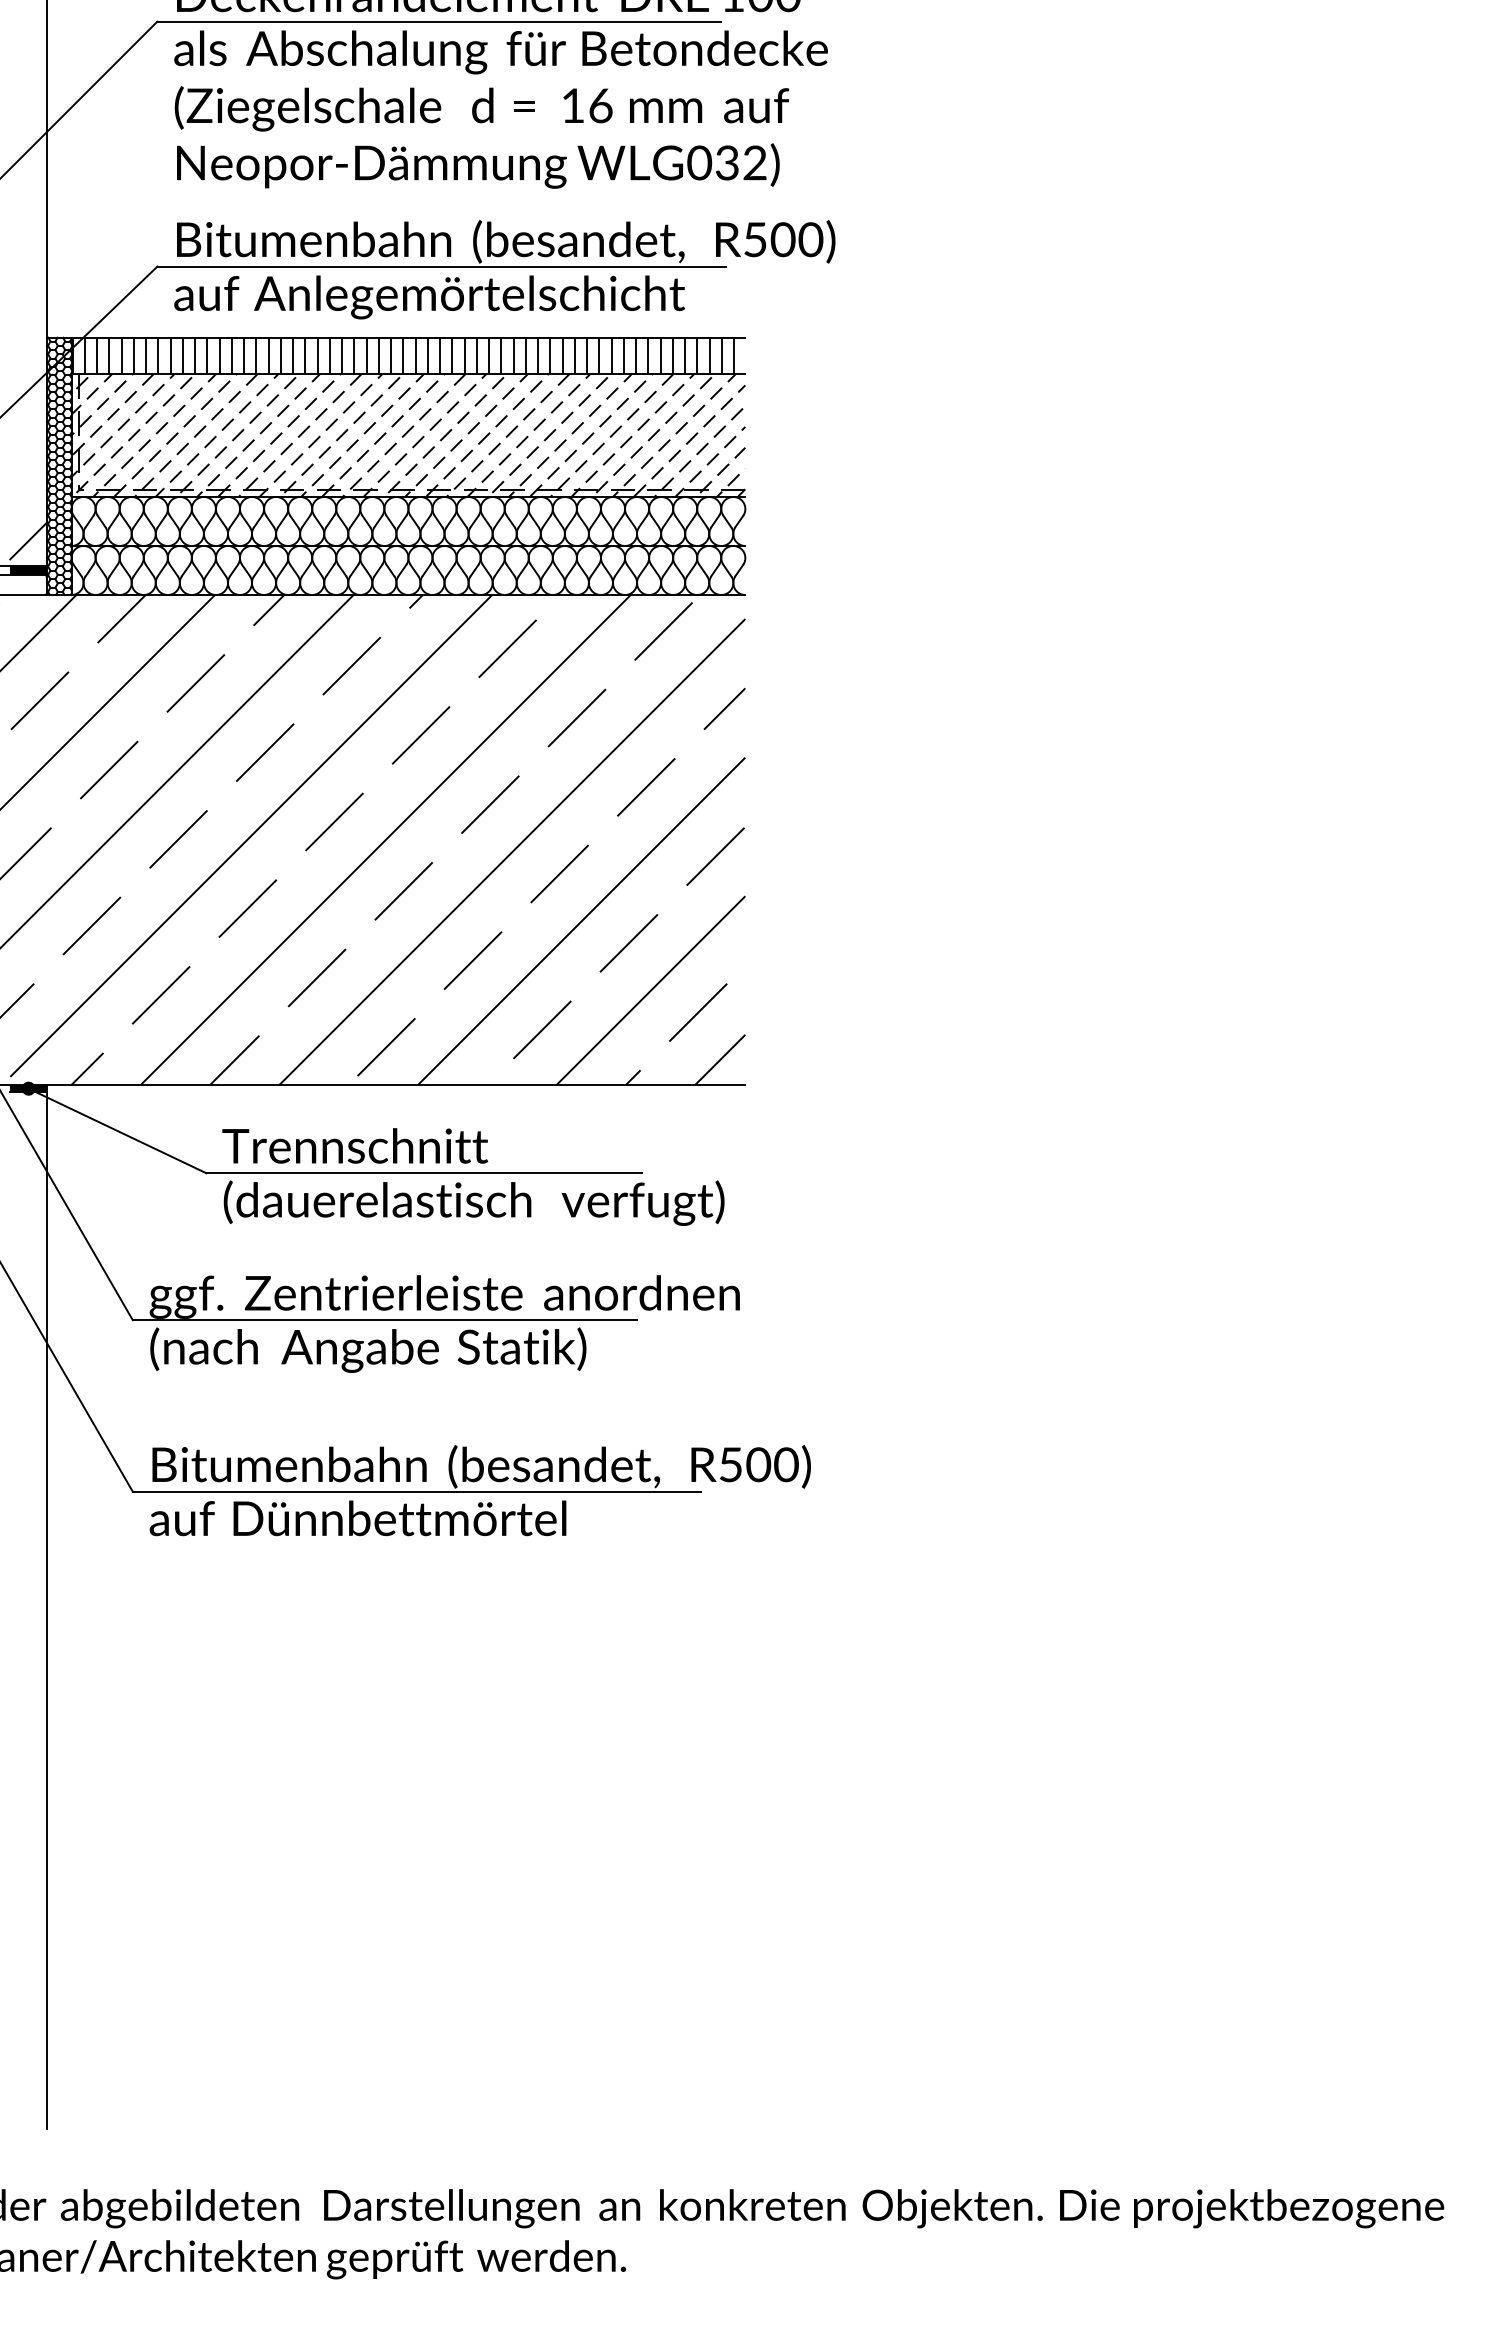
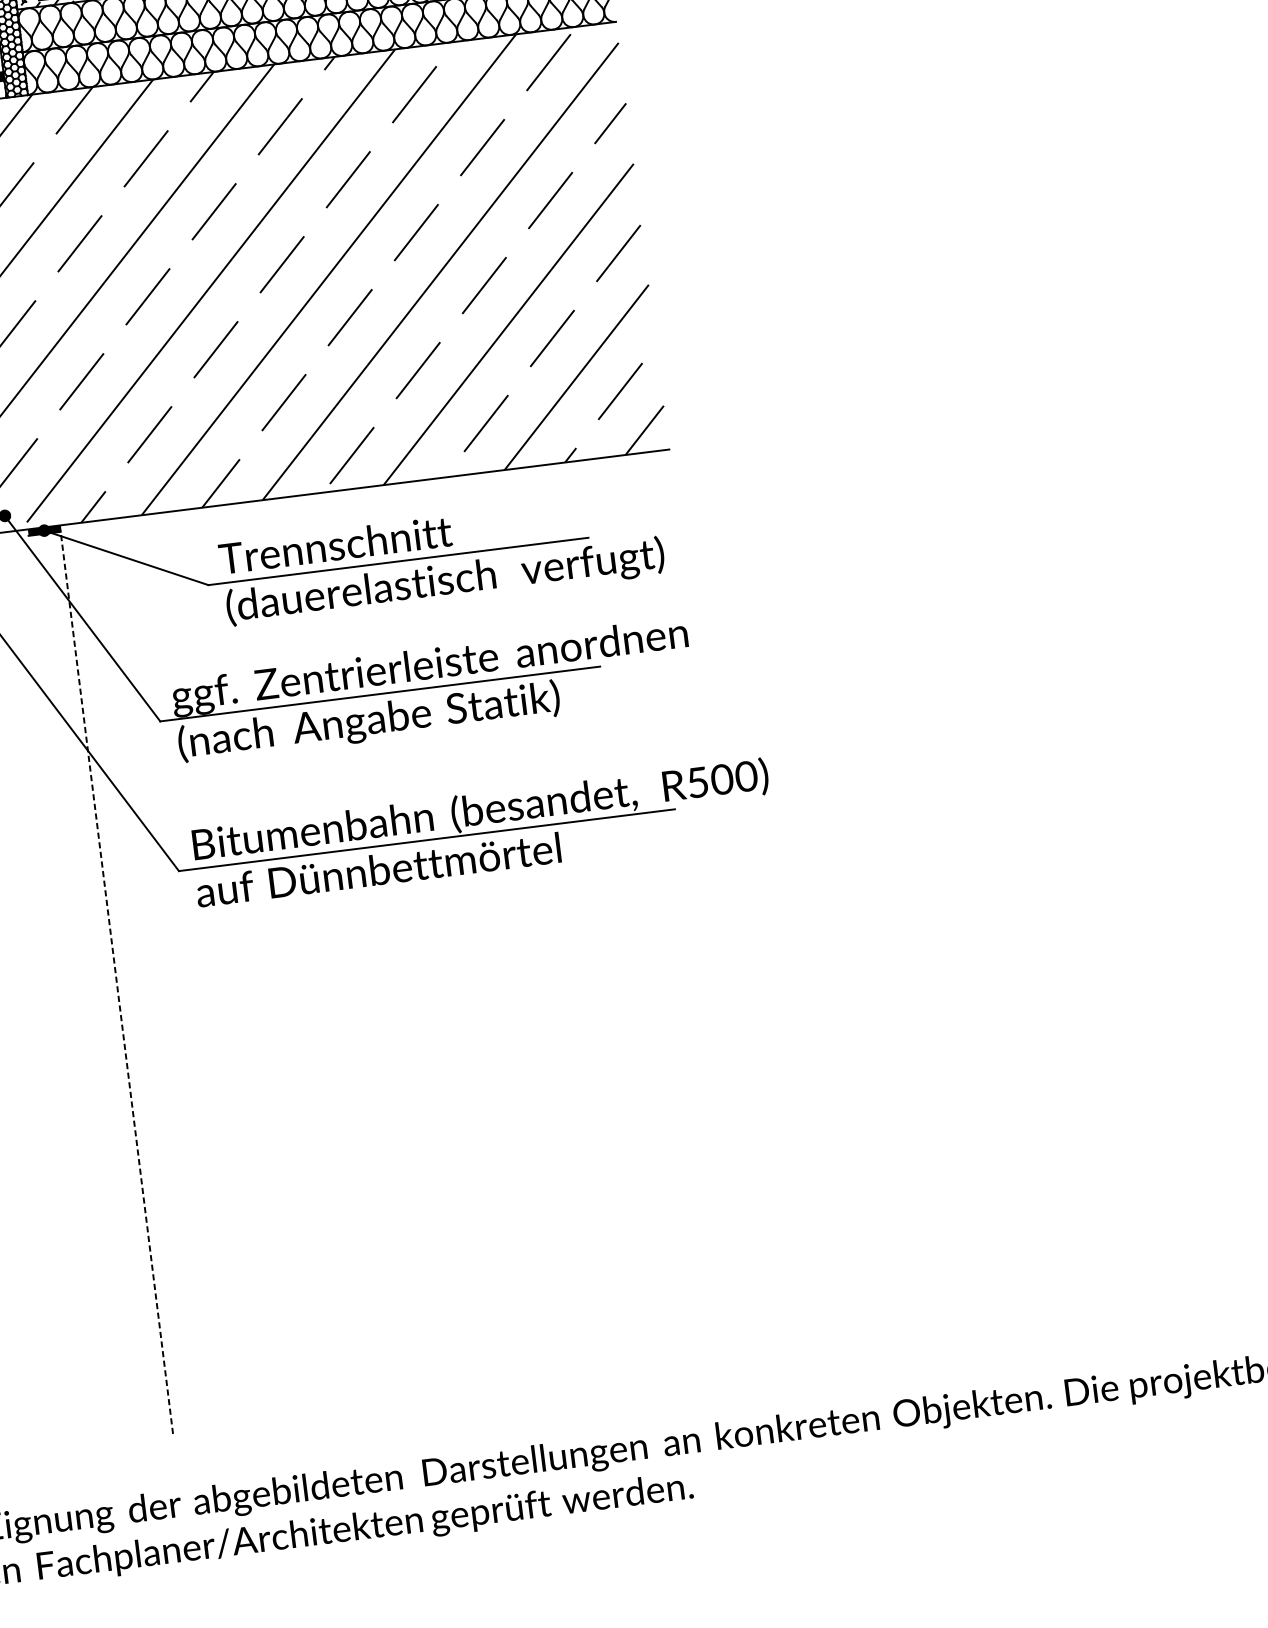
line: (47, 1606) -> (116, 980), solid -> dashed

